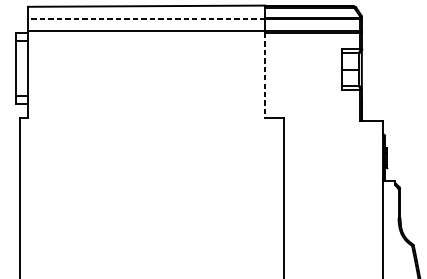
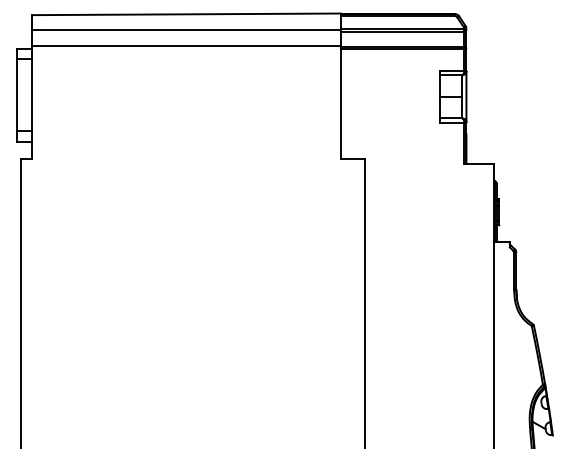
line: (145, 18) -> (185, 30), dashed -> solid
line: (265, 75) -> (340, 104), dashed -> solid

